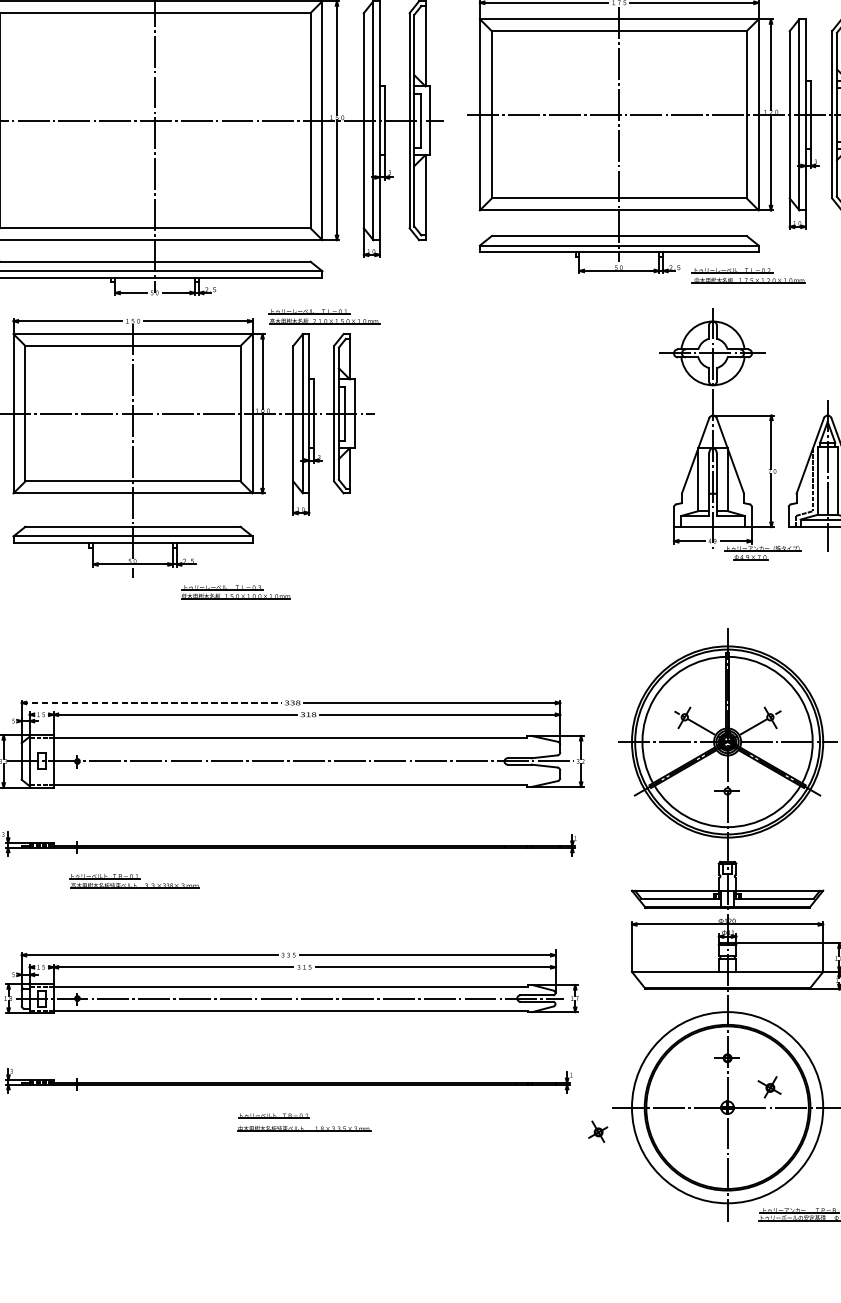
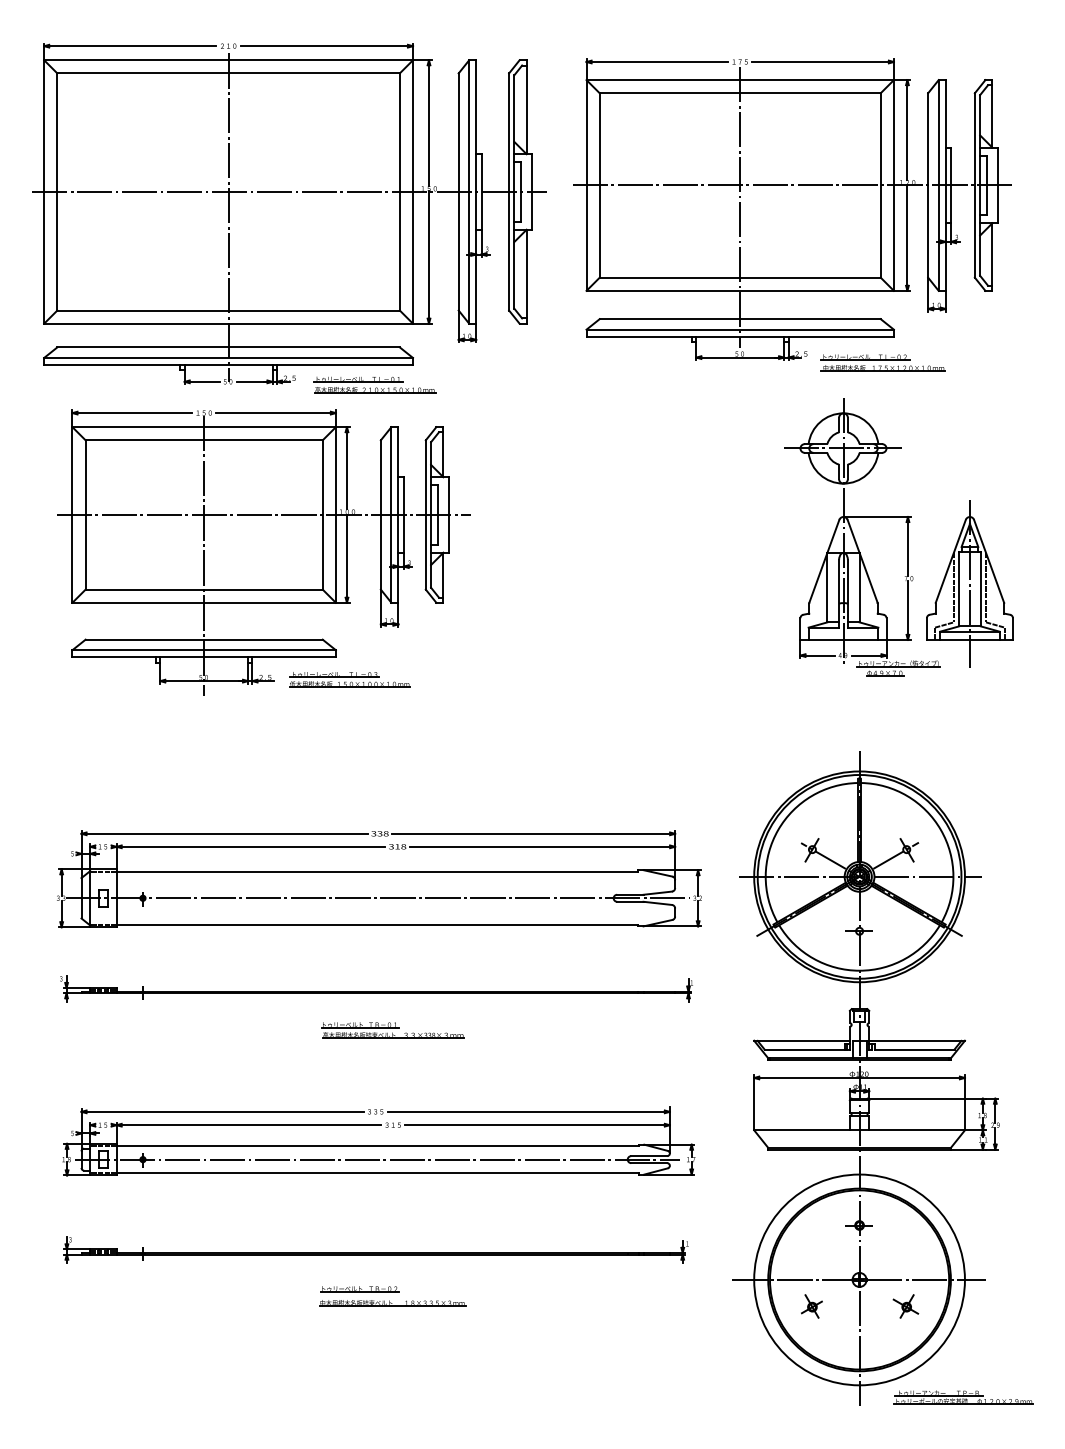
part: (323, 316) -> (374, 384), moved
part: (235, 592) -> (349, 679), moved
line: (152, 702) -> (225, 833), dashed -> solid
part: (134, 881) -> (392, 1030), moved
part: (769, 1087) -> (905, 1306), moved
part: (597, 1131) -> (811, 1306), moved

